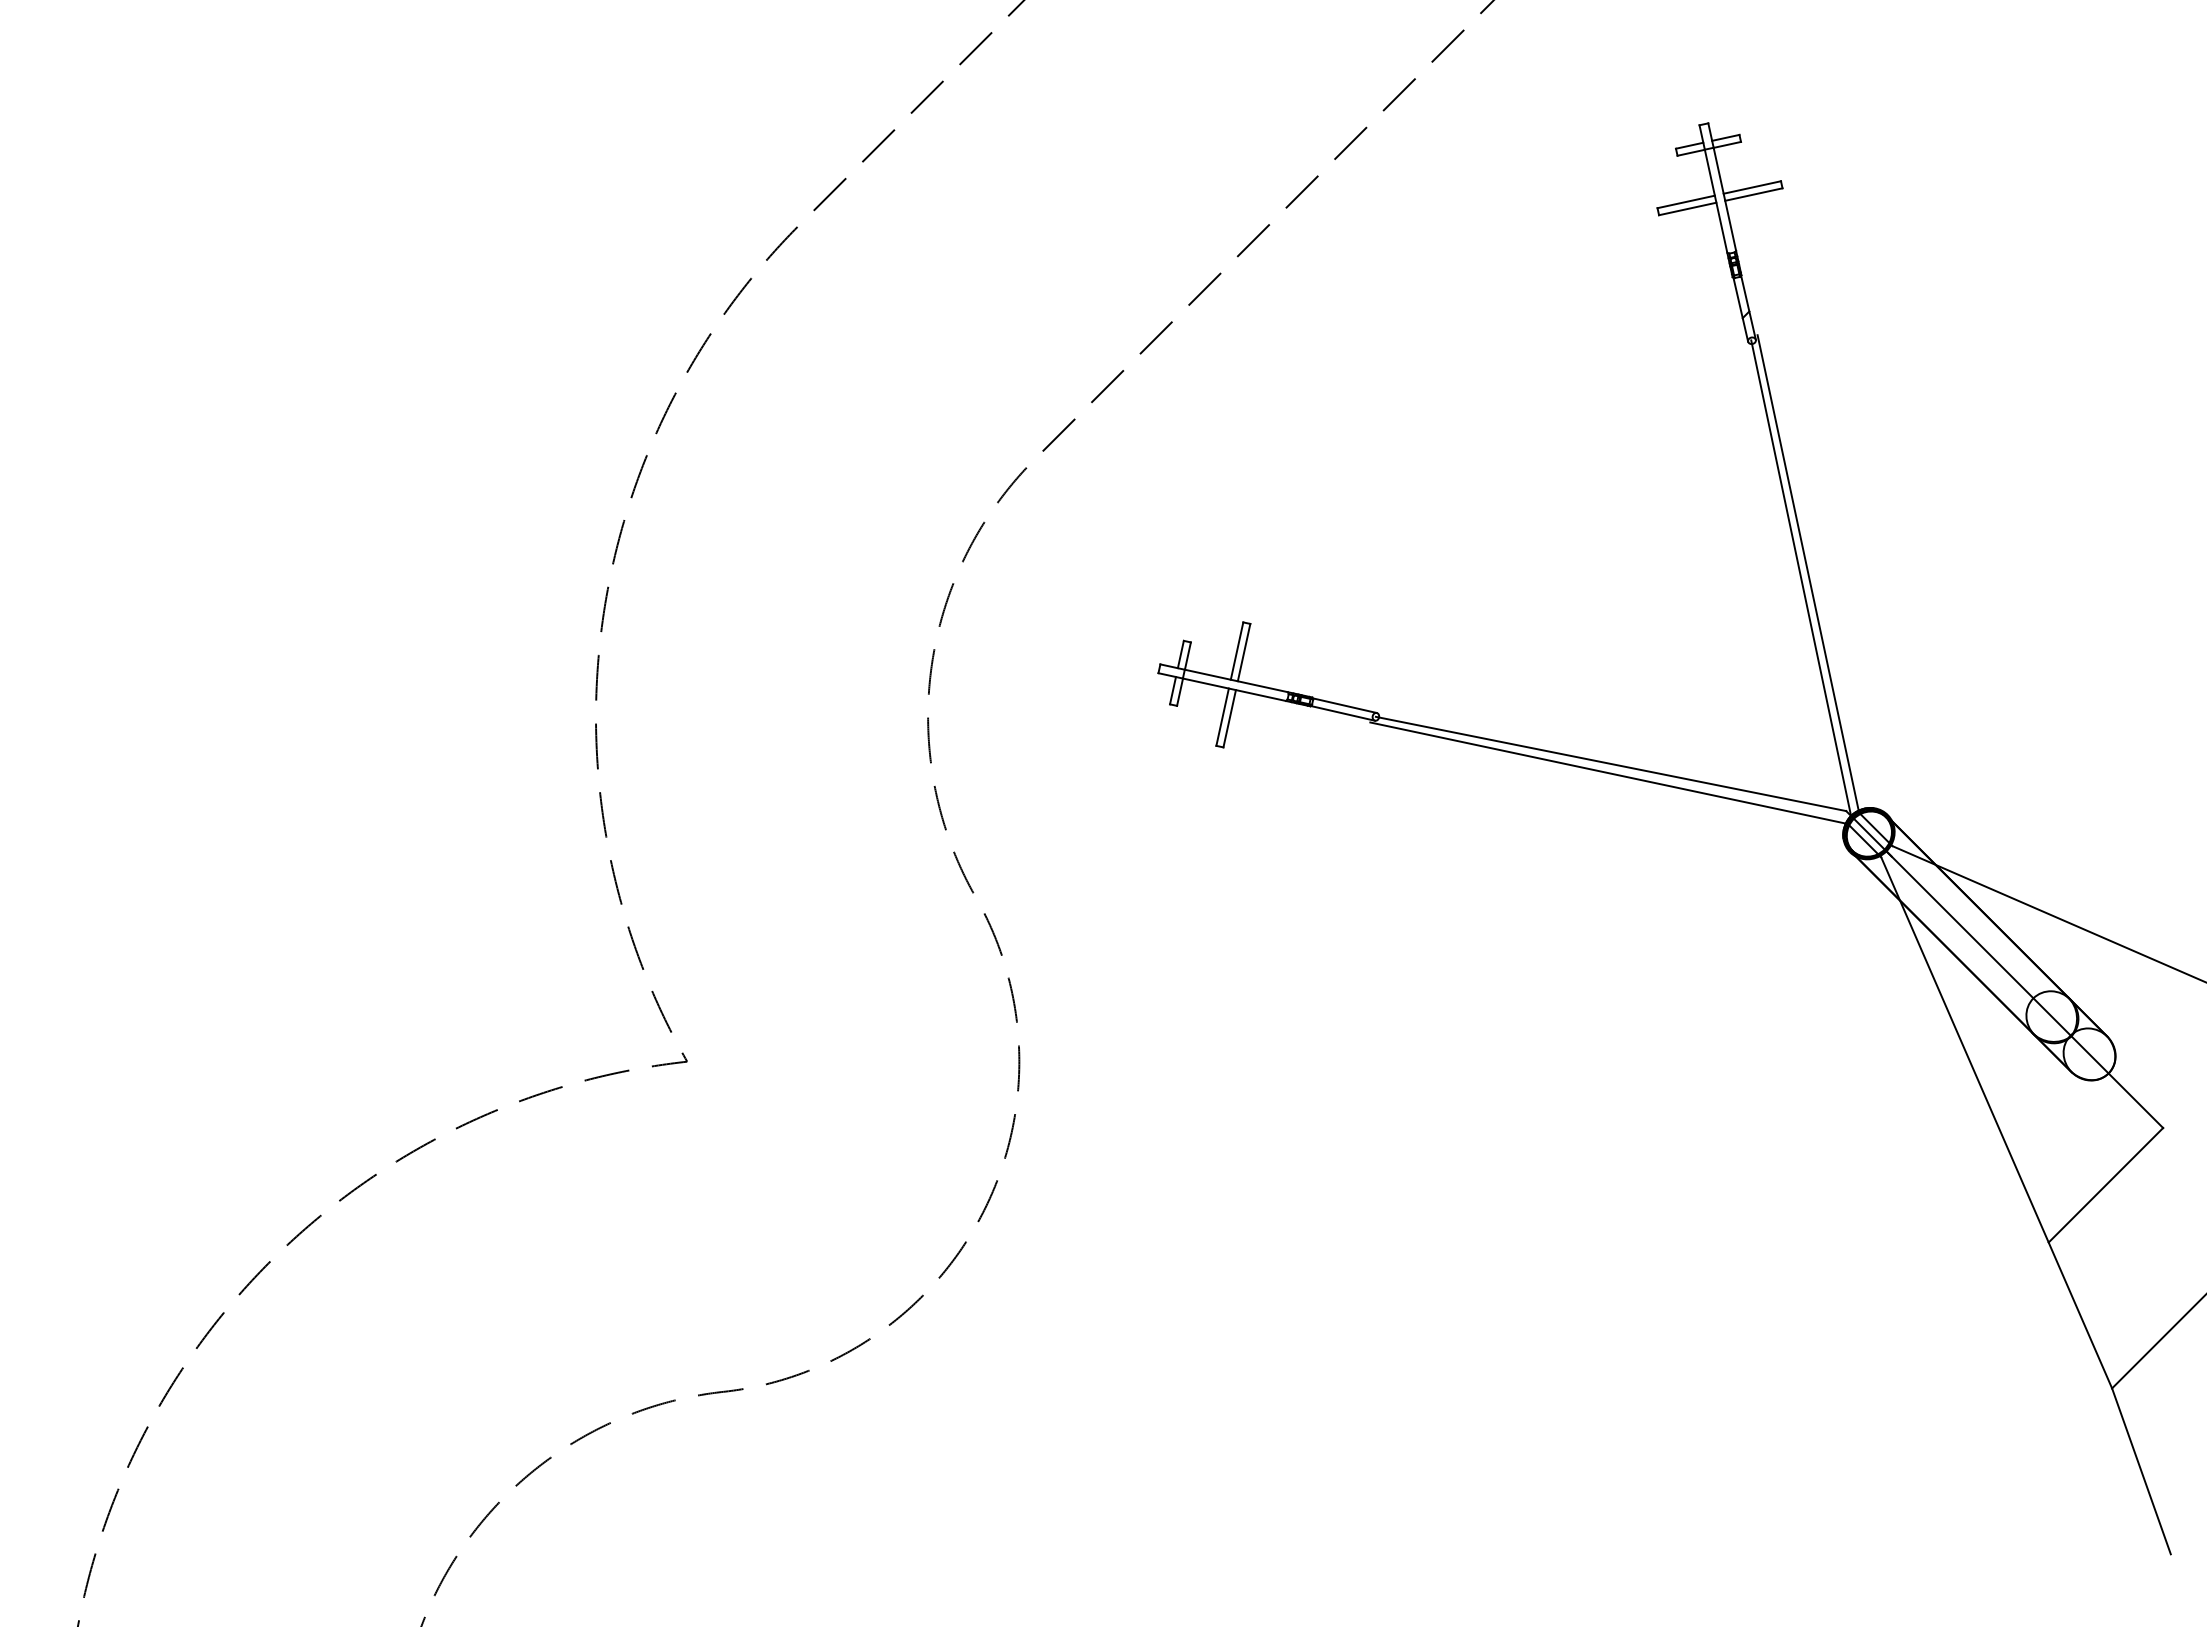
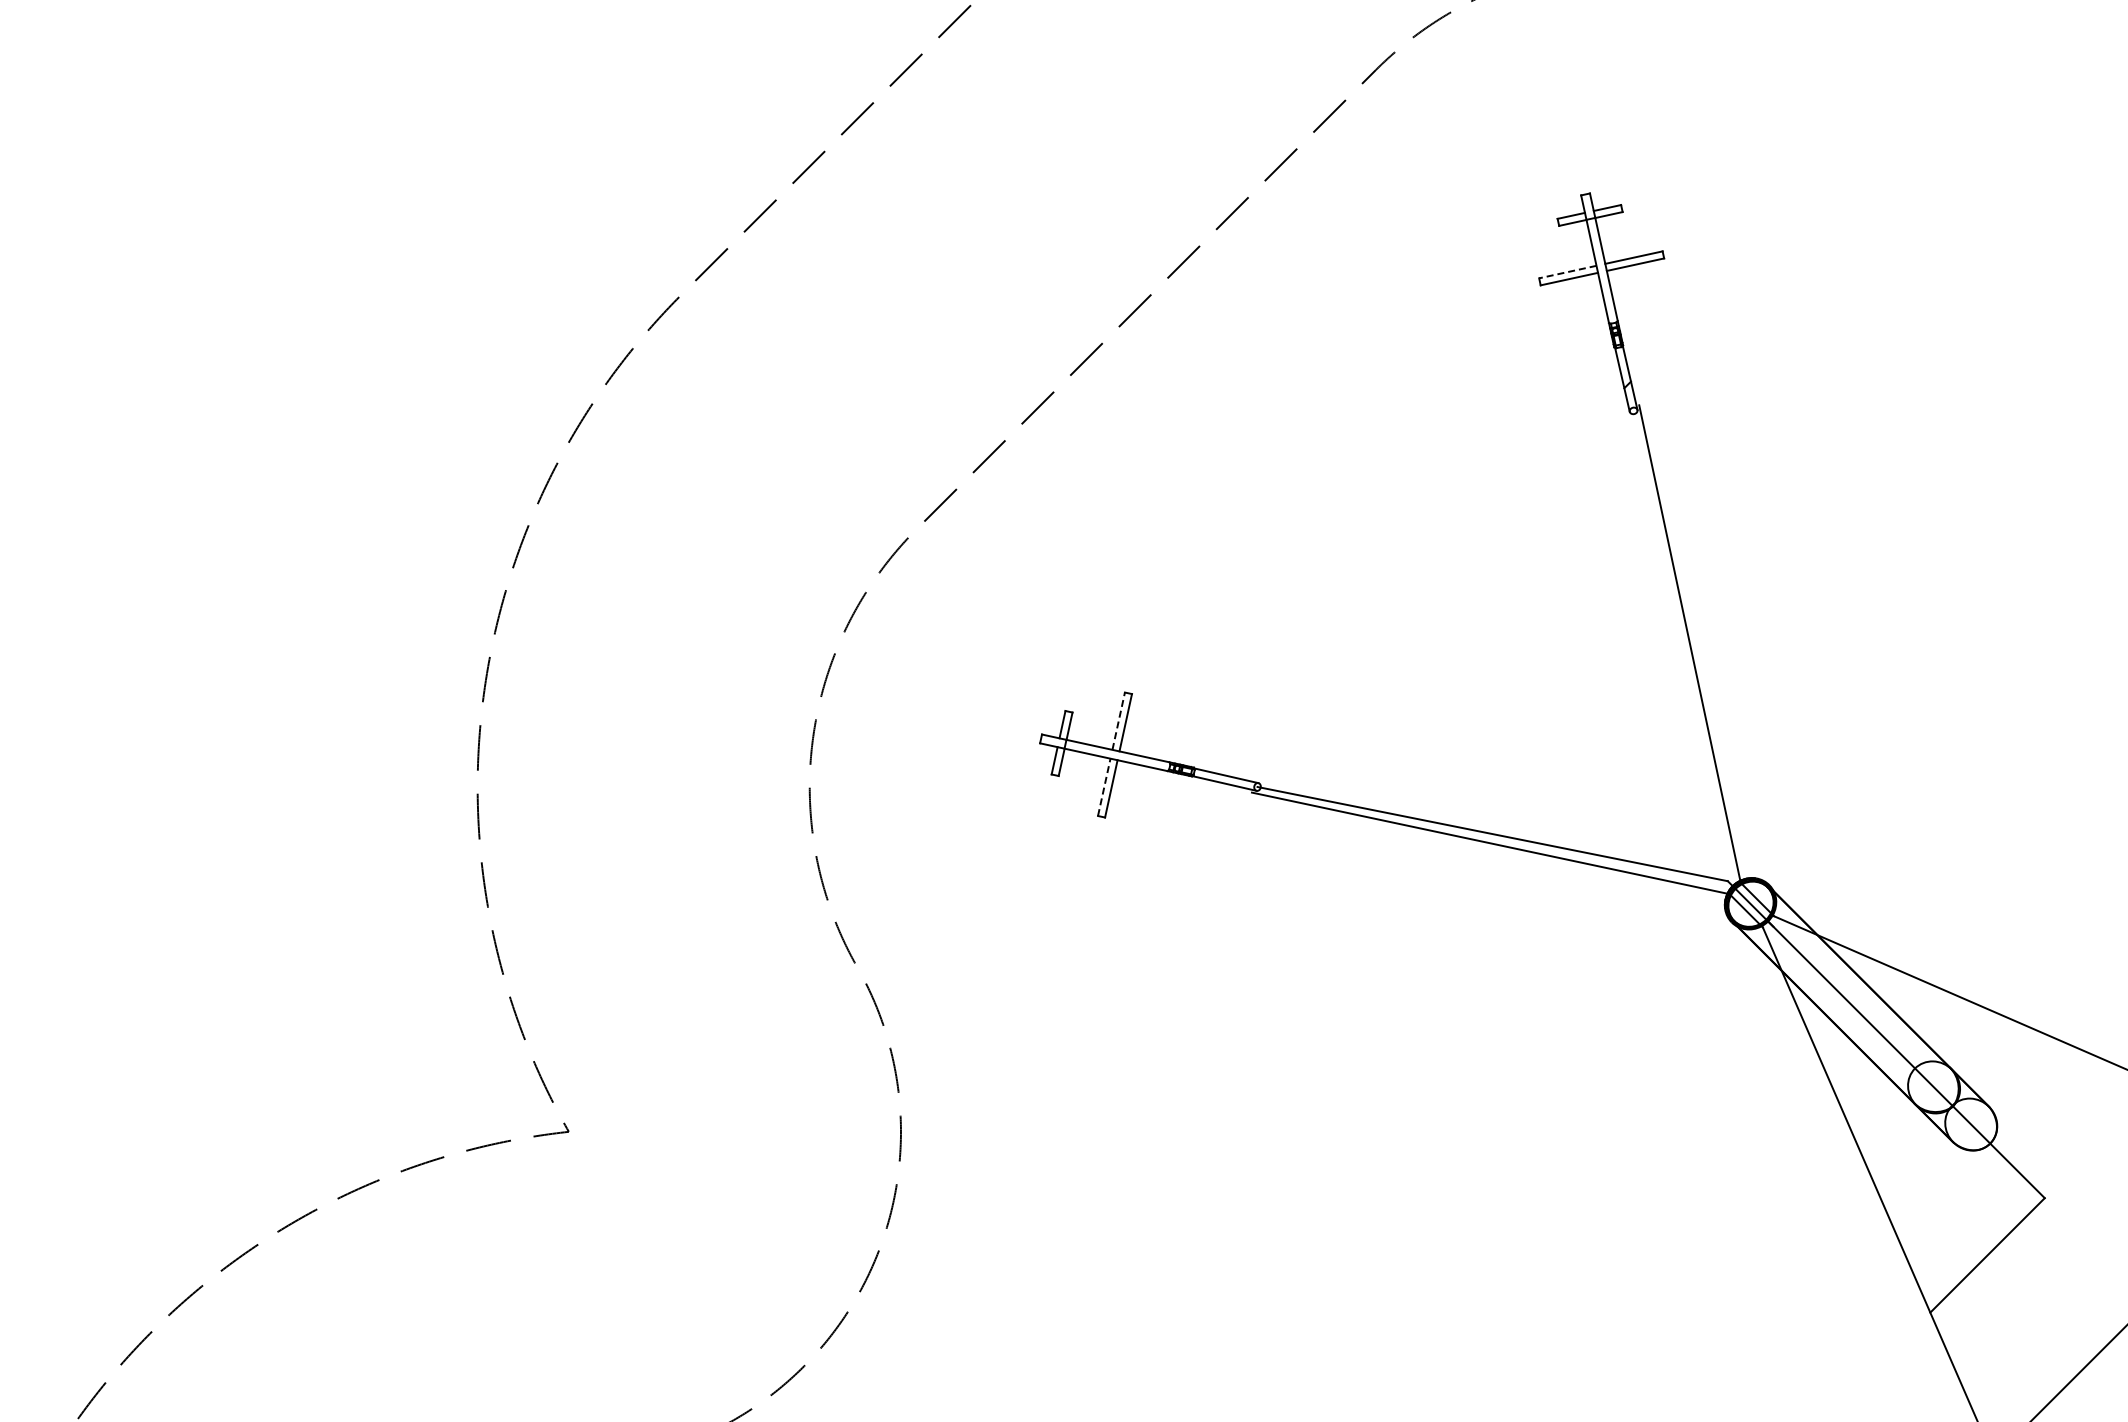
line: (1685, 202) -> (1567, 272), solid -> dashed
line: (1801, 577) -> (1683, 647), removed
line: (1237, 650) -> (1119, 720), solid -> dashed
line: (1222, 716) -> (1104, 786), solid -> dashed

